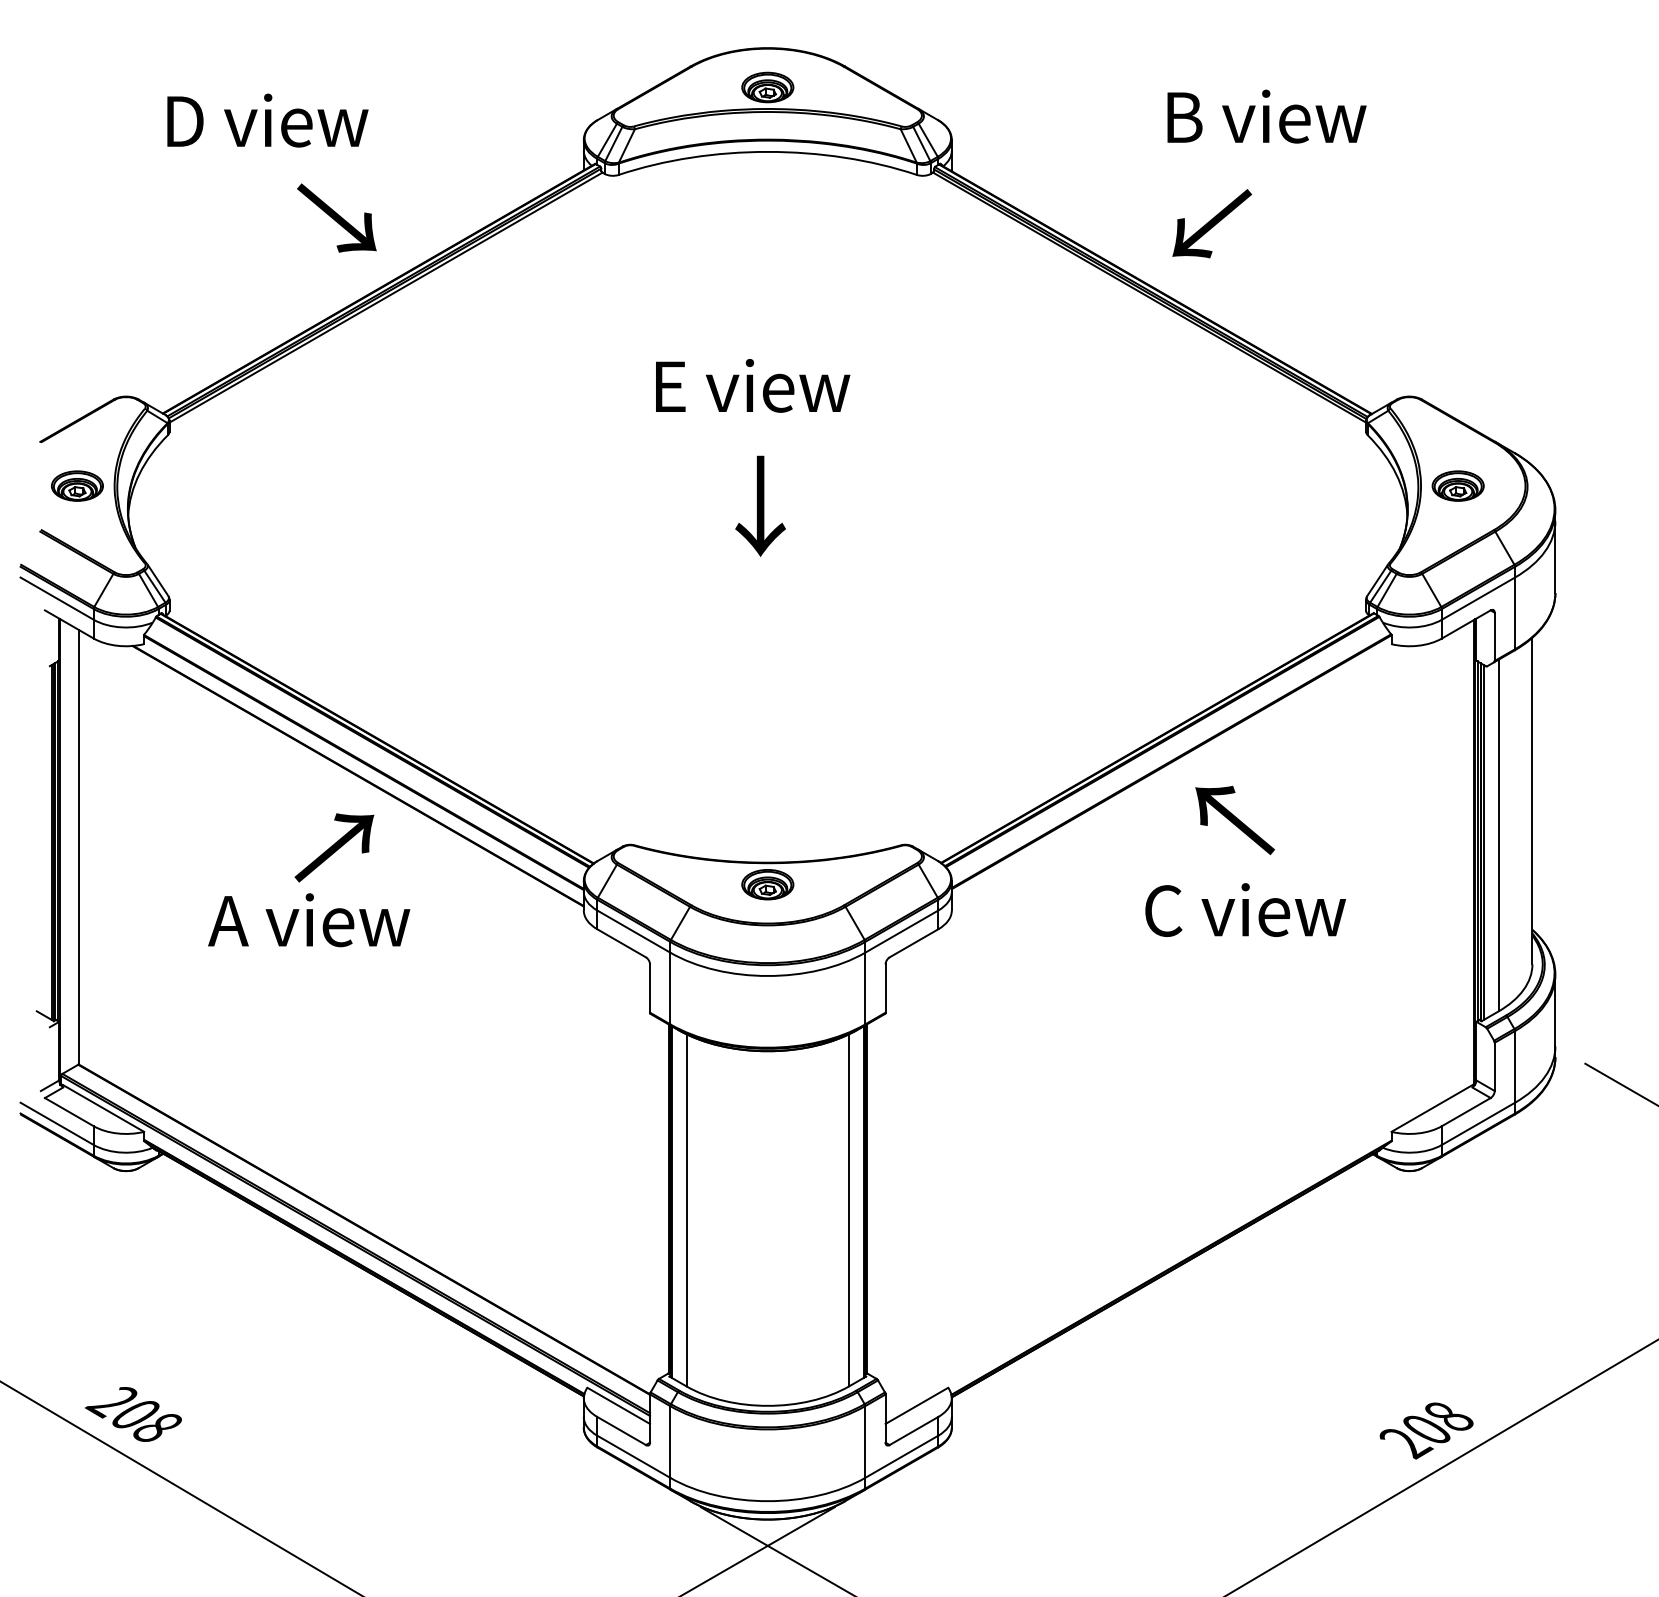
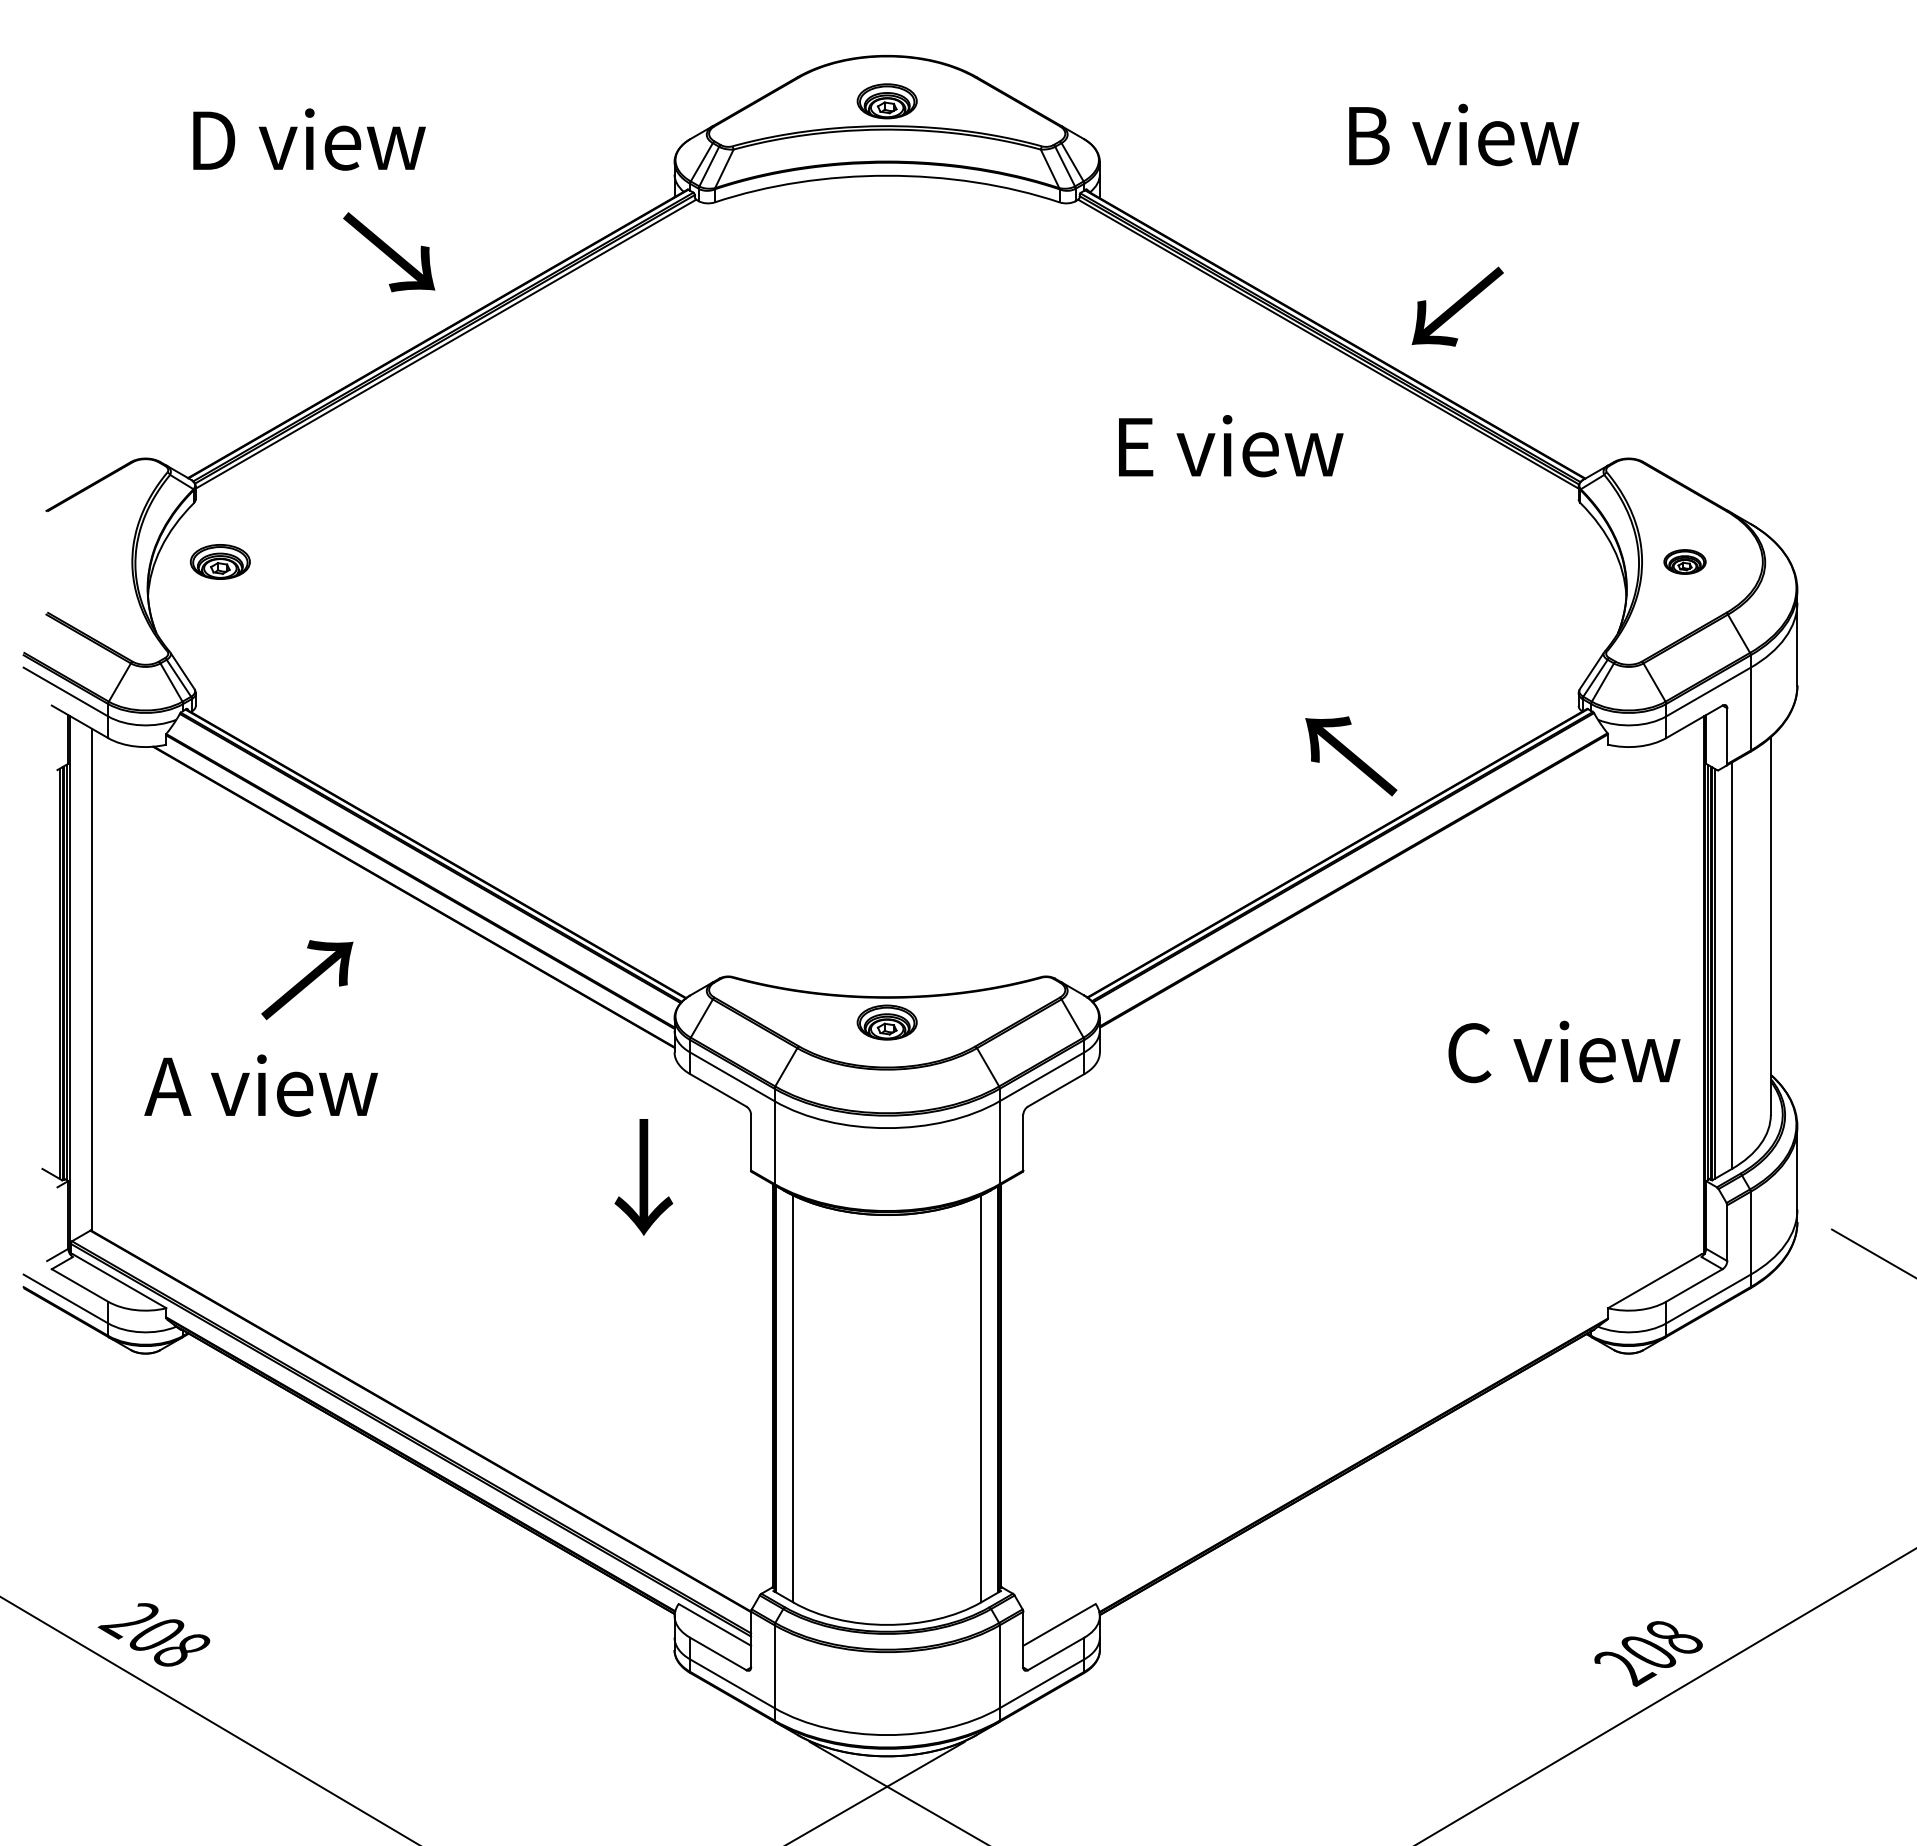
text: (1211, 223) -> (1457, 306), moved
text: (753, 386) -> (1231, 446), moved
part: (76, 485) -> (219, 561), moved
part: (1457, 485) -> (1684, 561), size x0.7
text: (760, 506) -> (643, 1177), moved
text: (1235, 820) -> (1351, 756), moved
text: (334, 848) -> (307, 980), moved
text: (1245, 909) -> (1564, 1051), moved
text: (308, 920) -> (260, 1085), moved

